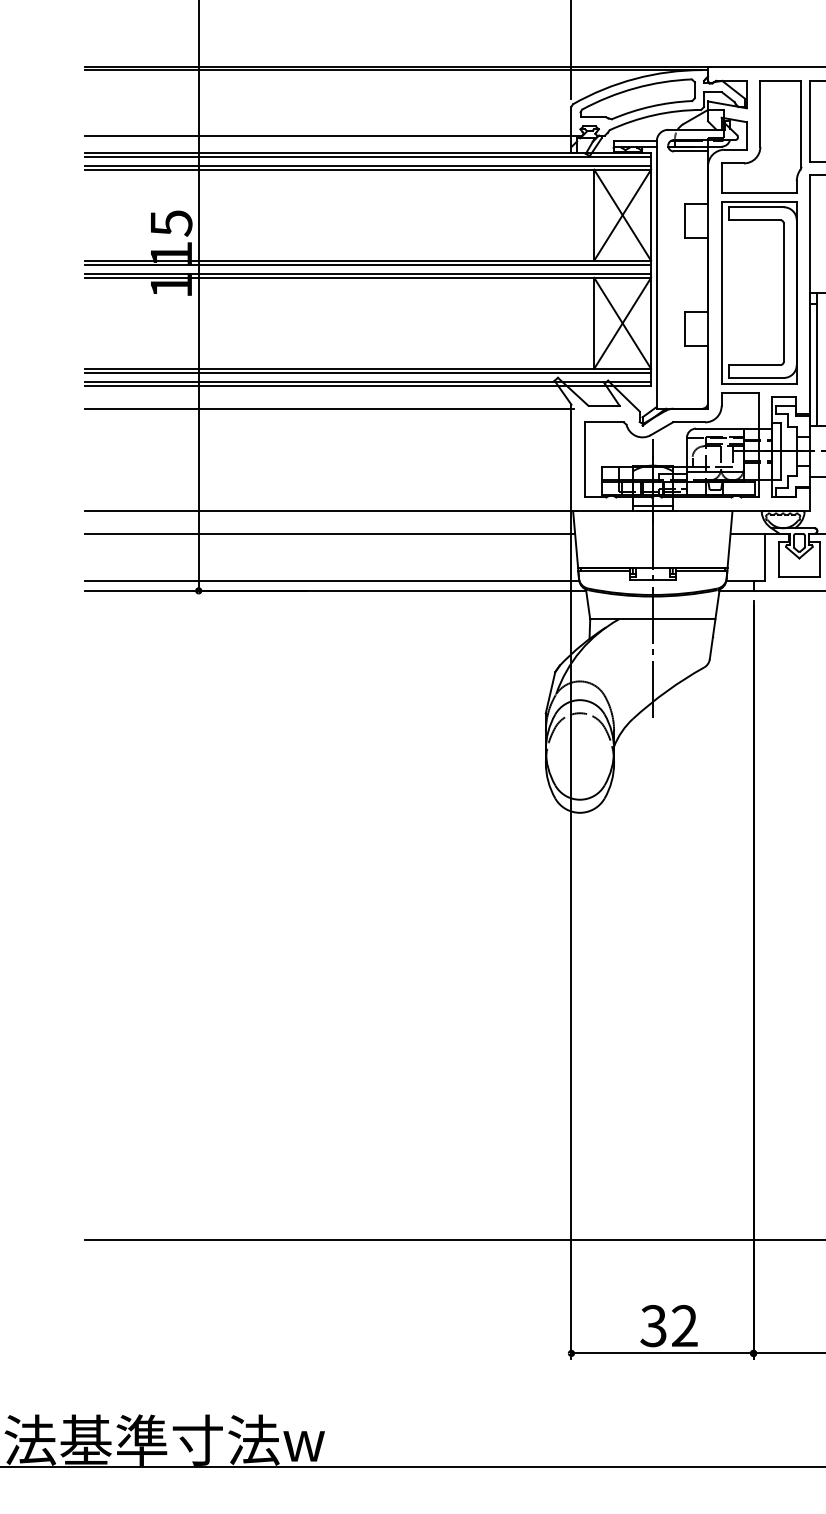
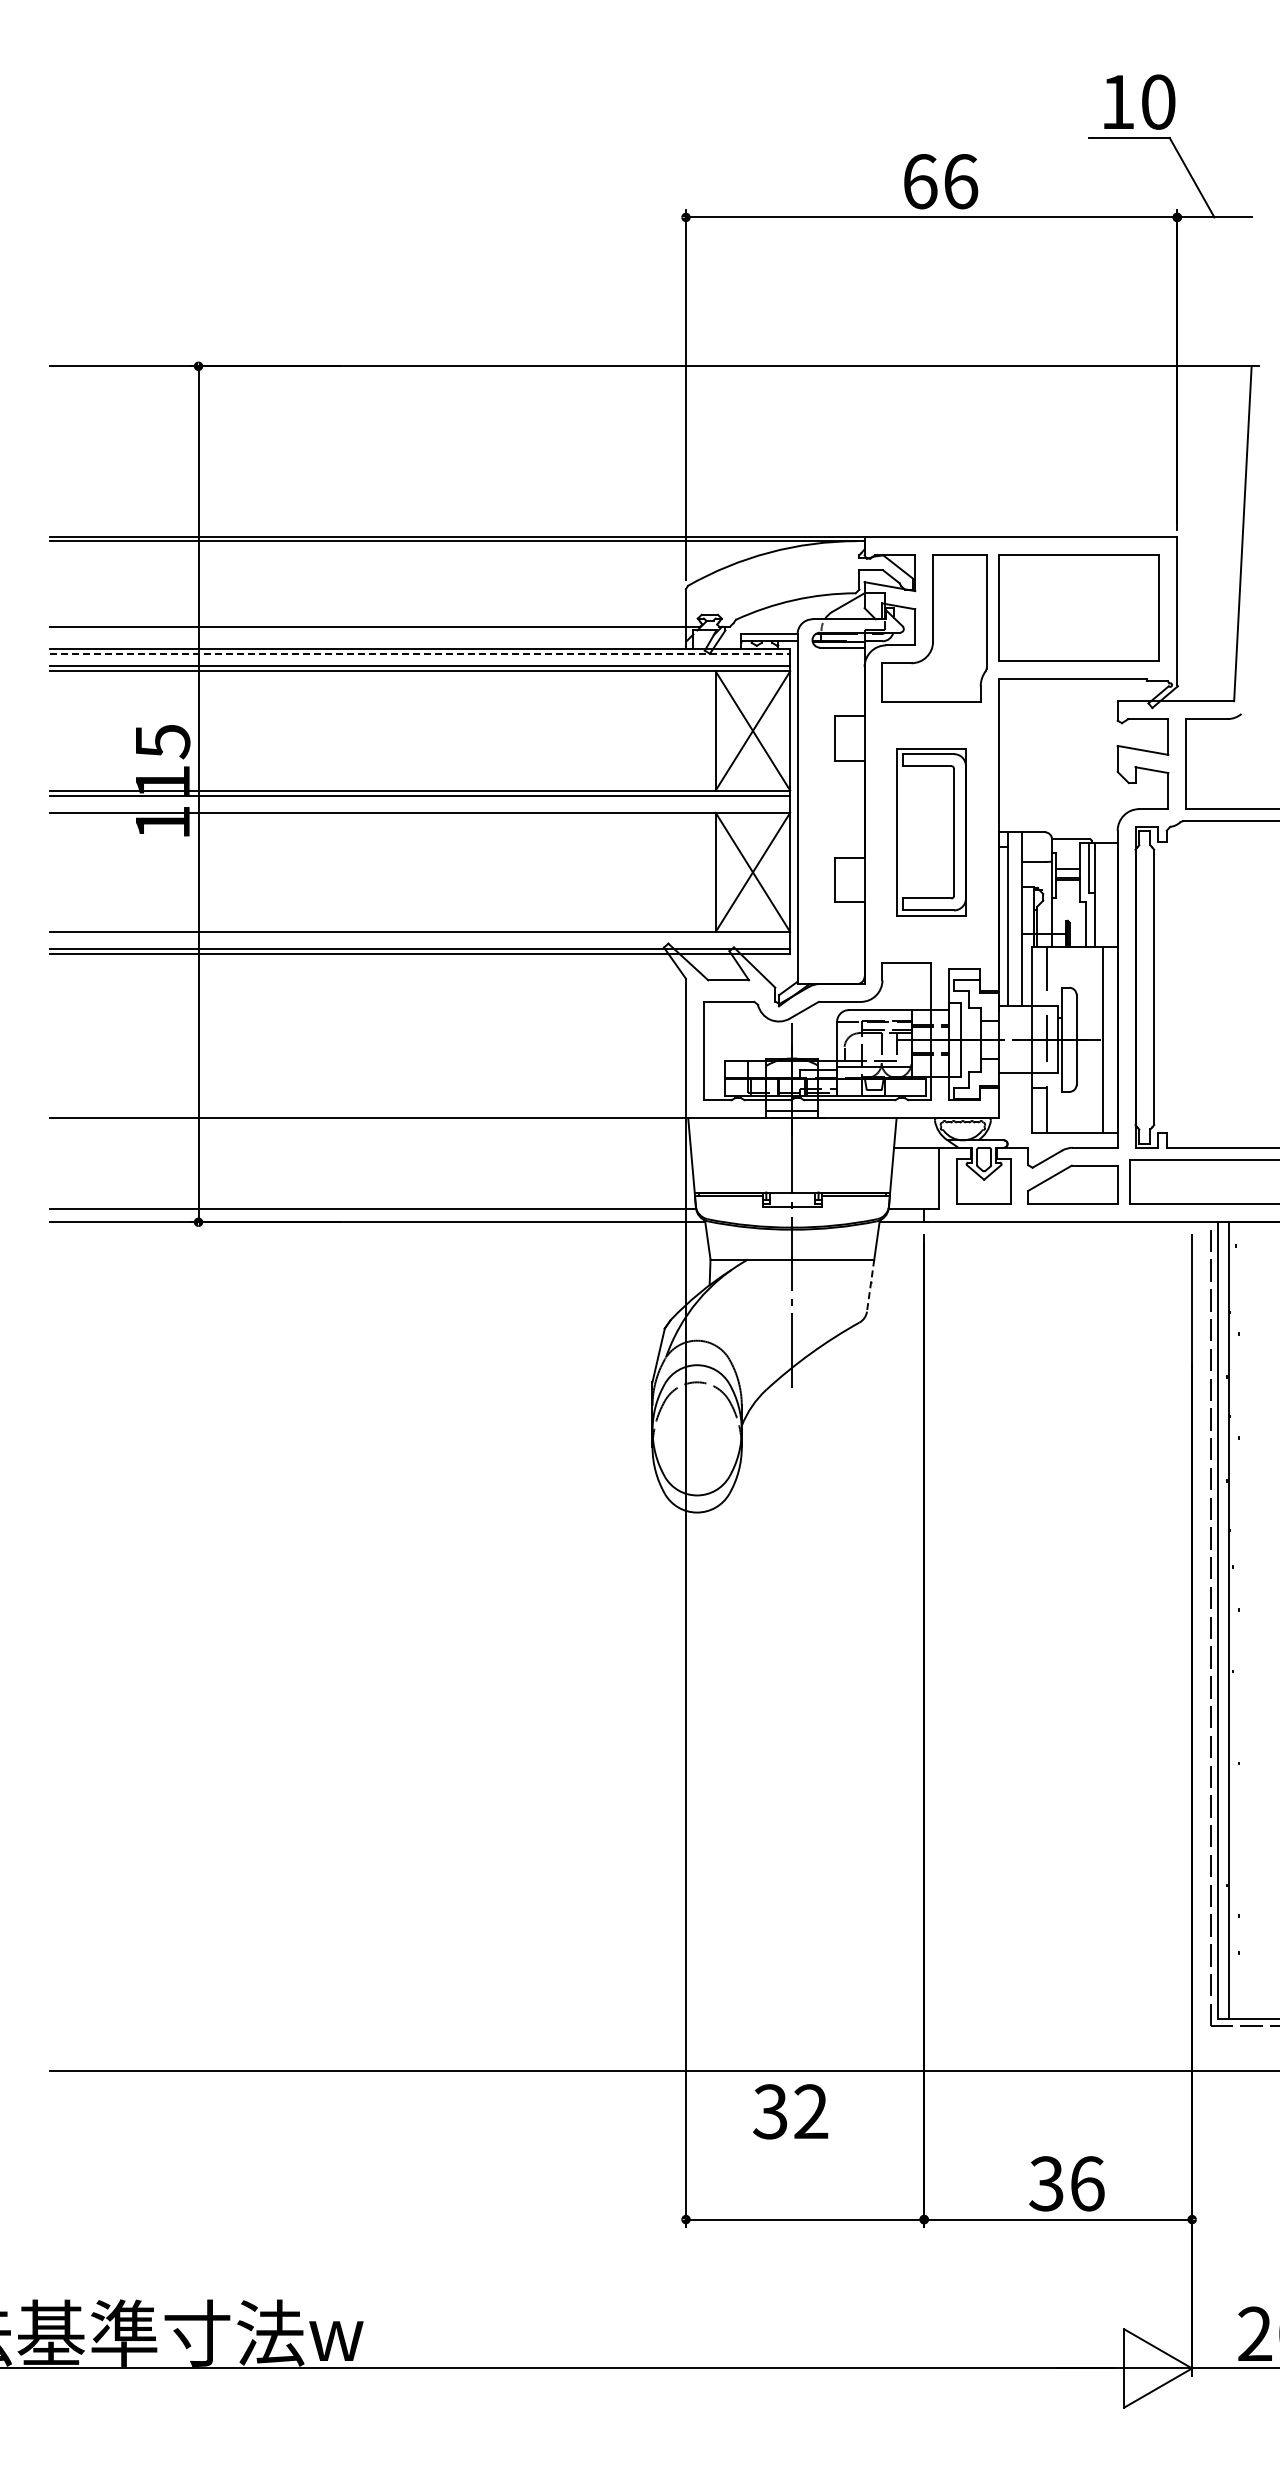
part: (637, 99) -> (772, 579), removed
line: (368, 156) -> (420, 654), solid -> dashed
line: (367, 273) -> (419, 807), removed
part: (759, 292) -> (931, 832), size x0.7
line: (367, 373) -> (419, 937), removed
line: (329, 409) -> (369, 984), removed
line: (329, 533) -> (369, 1147), removed
line: (712, 639) -> (870, 1286), solid -> dashed
text: (668, 1325) -> (790, 2111), moved

